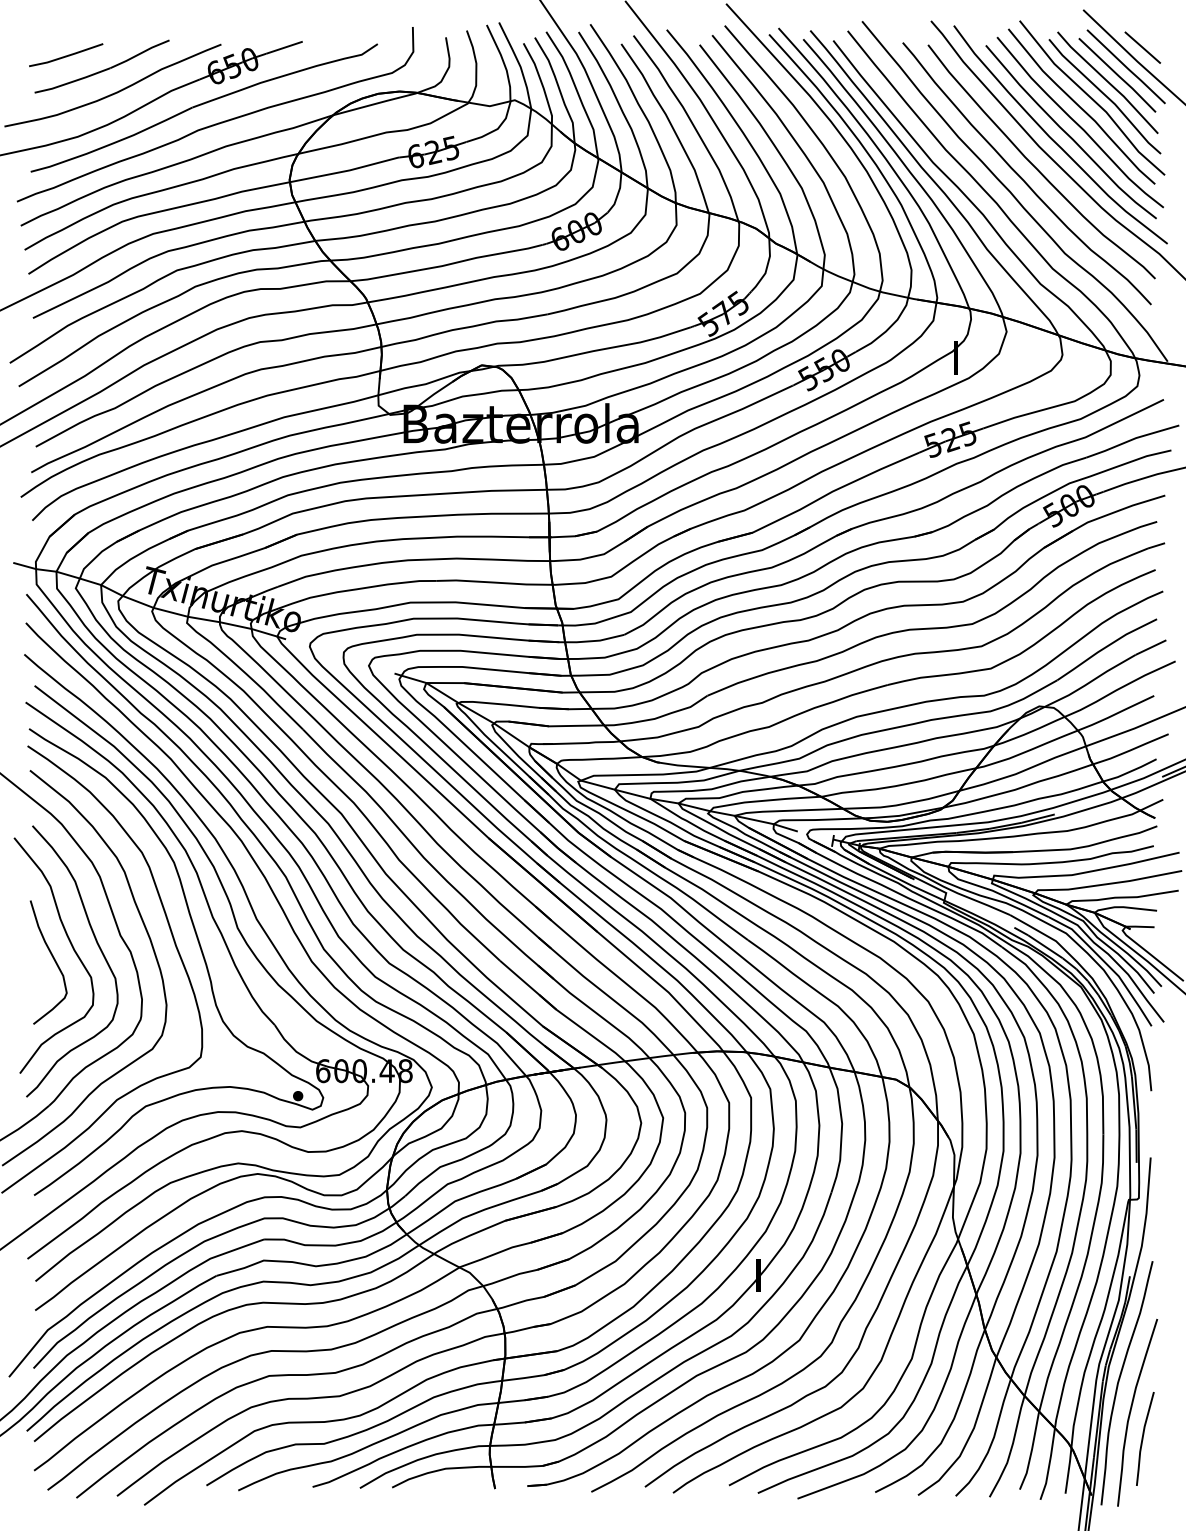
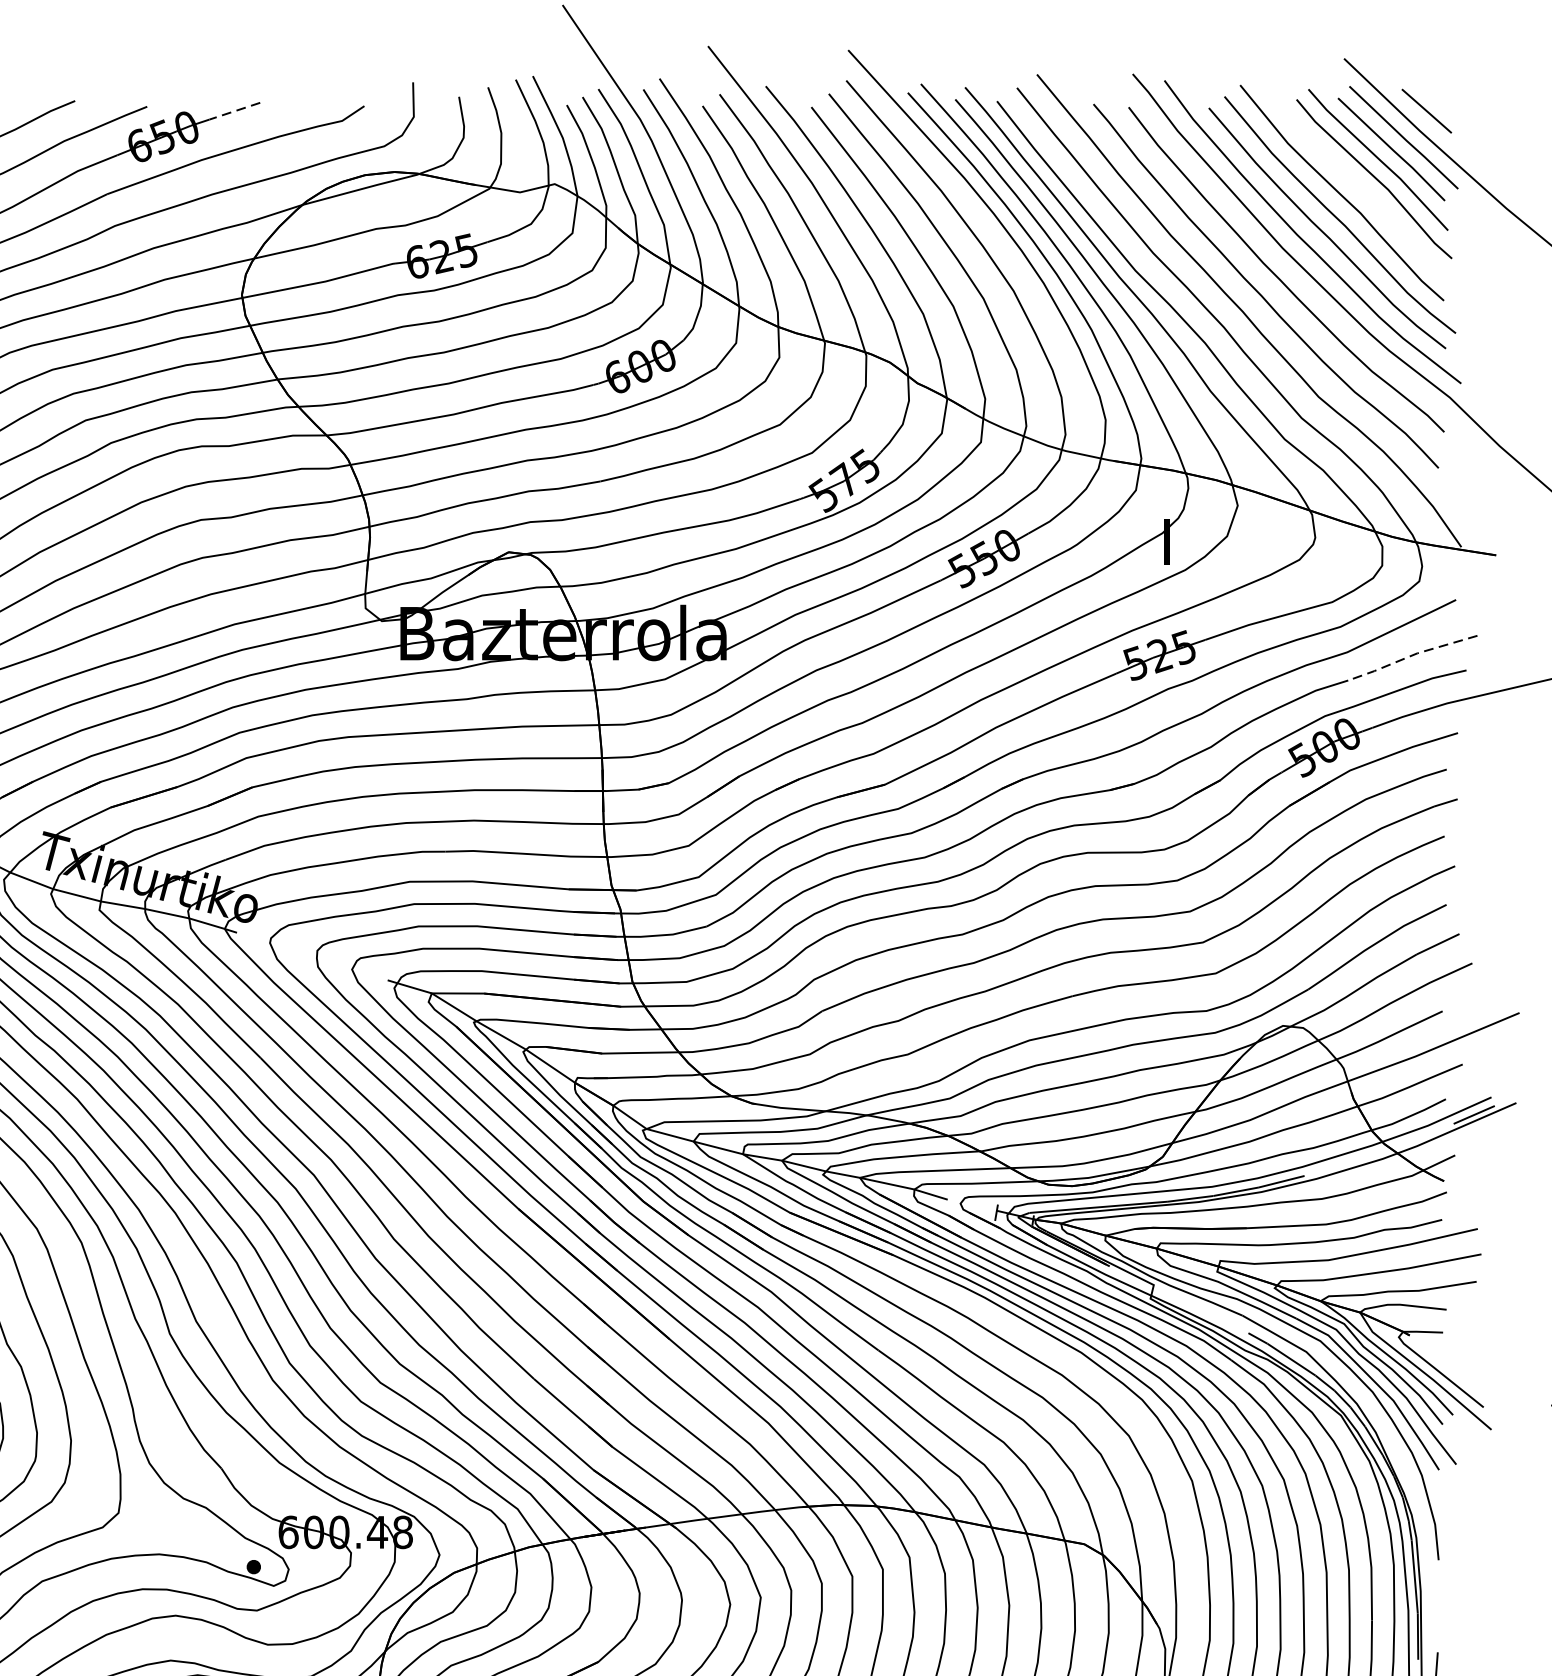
line: (284, 47) -> (234, 110), solid -> dashed
line: (1091, 97) -> (1355, 180), removed
line: (1131, 439) -> (1411, 655), solid -> dashed

